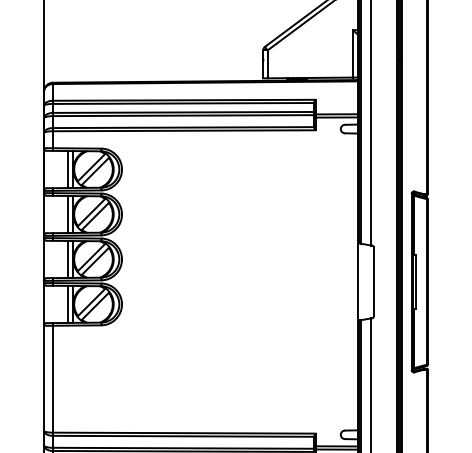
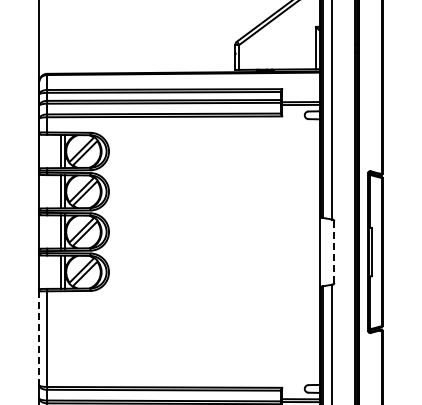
line: (374, 282) -> (334, 252), solid -> dashed
line: (44, 378) -> (39, 338), solid -> dashed

